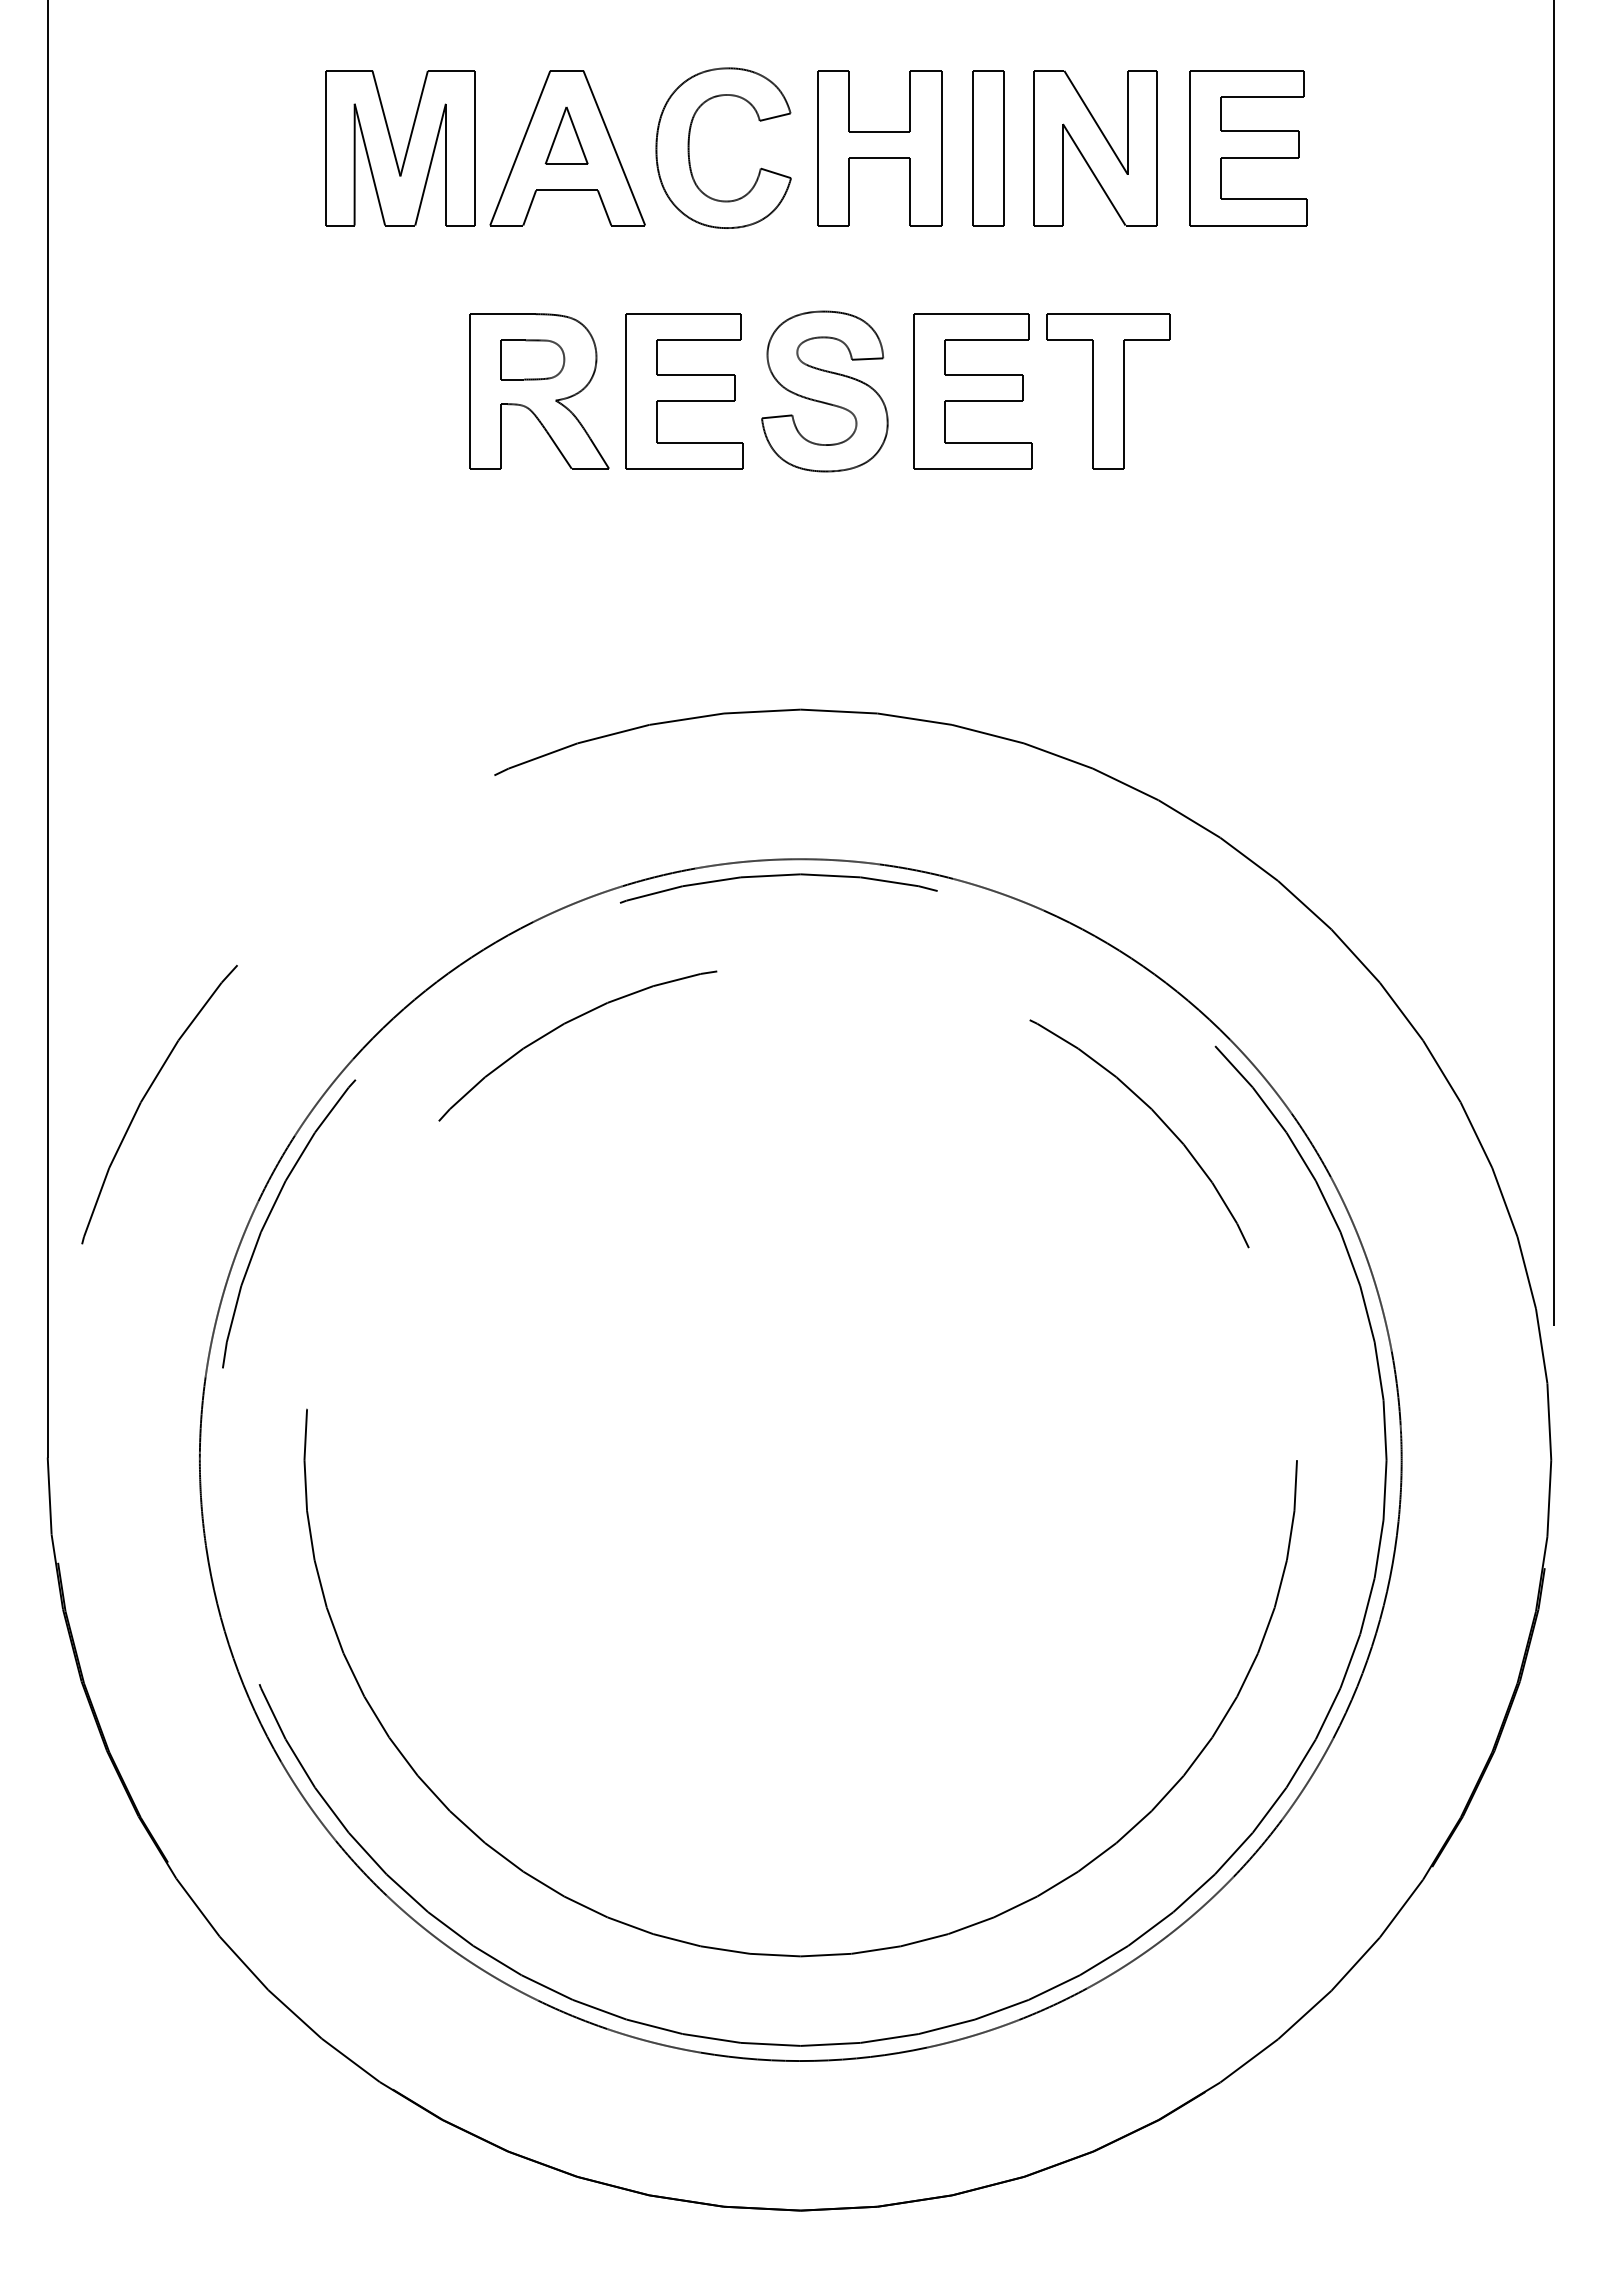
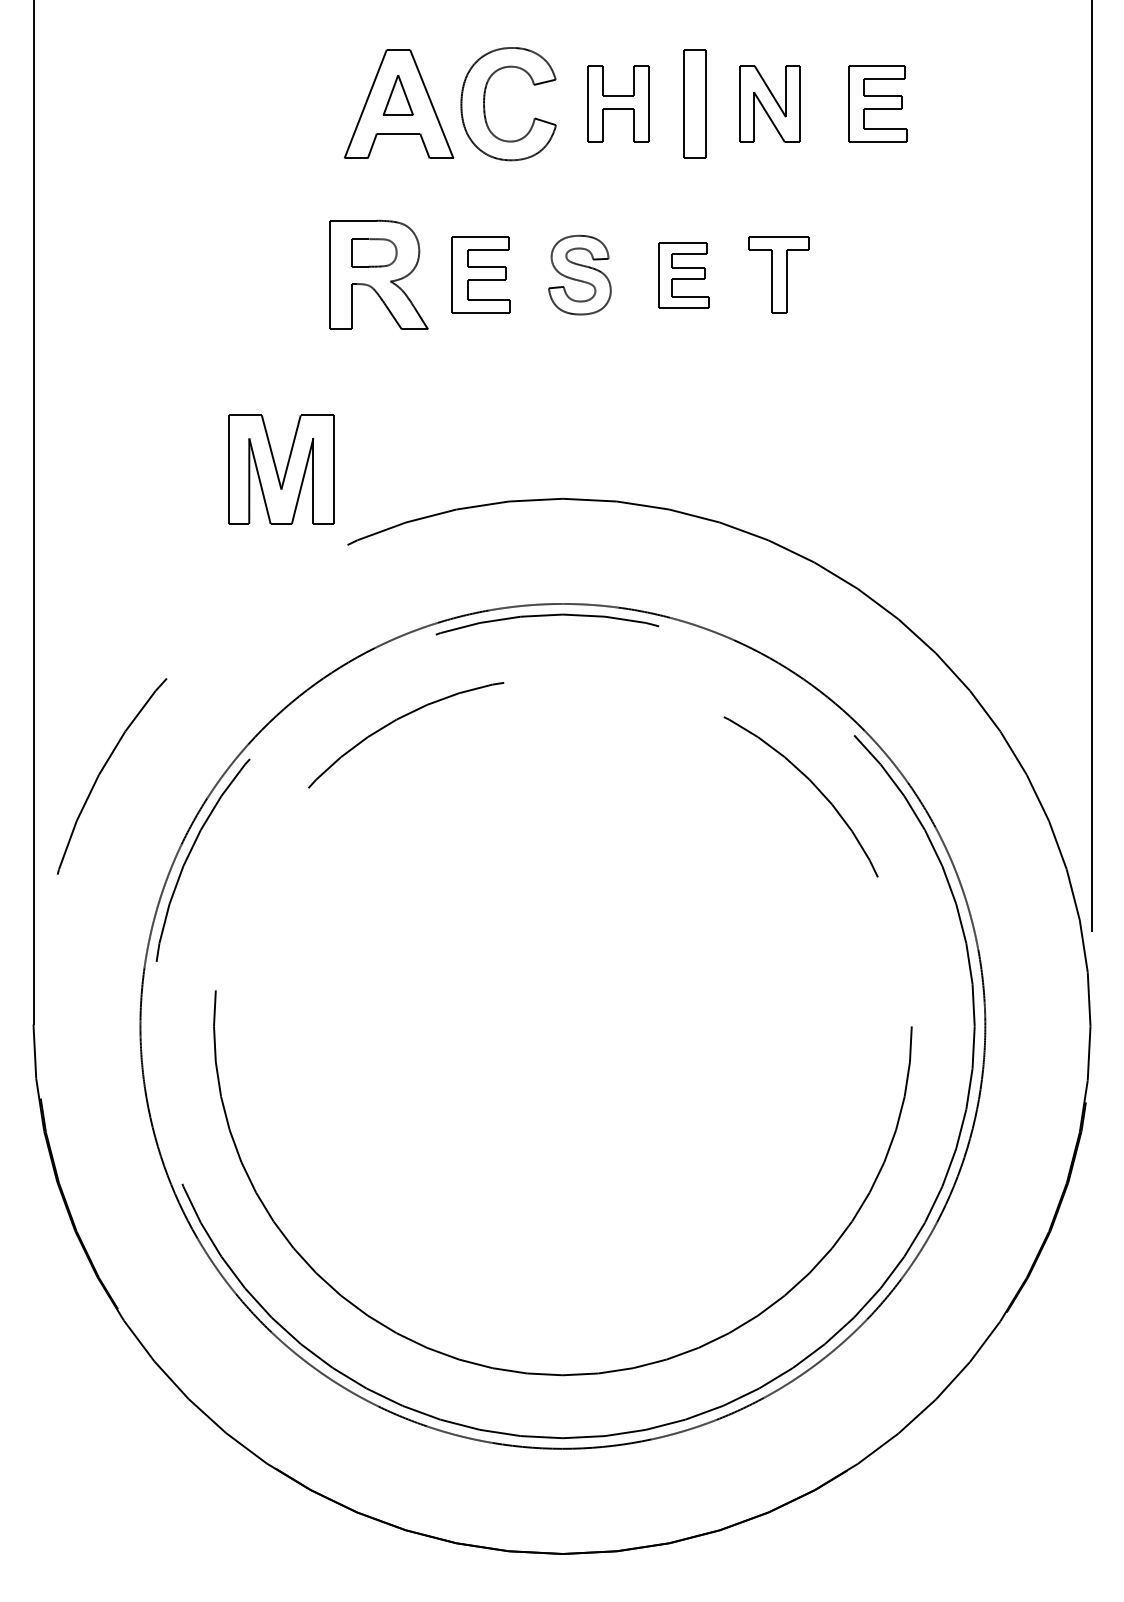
part: (400, 148) -> (281, 469), moved
part: (879, 148) -> (618, 104), size x0.7
part: (1095, 148) -> (770, 104), size x0.7
part: (1248, 148) -> (877, 104), size x0.7
part: (684, 391) -> (481, 275), size x0.7
part: (824, 391) -> (579, 275), size x0.7
part: (972, 391) -> (683, 275), size x0.6
part: (1108, 391) -> (779, 275), size x0.7

